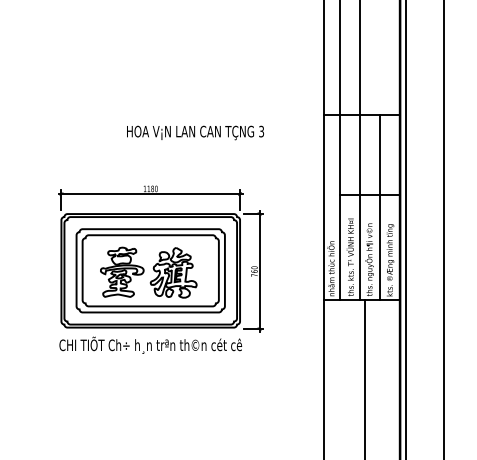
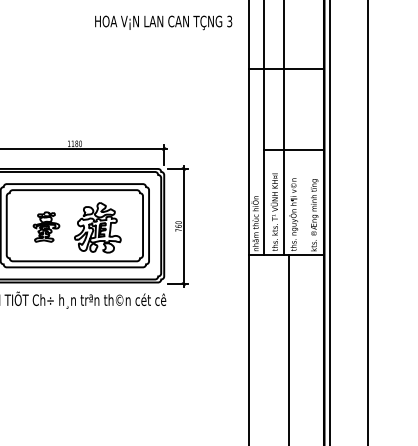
text: (195, 132) -> (163, 22), moved
line: (379, 206) -> (303, 161), removed
part: (122, 271) -> (46, 226), size x0.6

